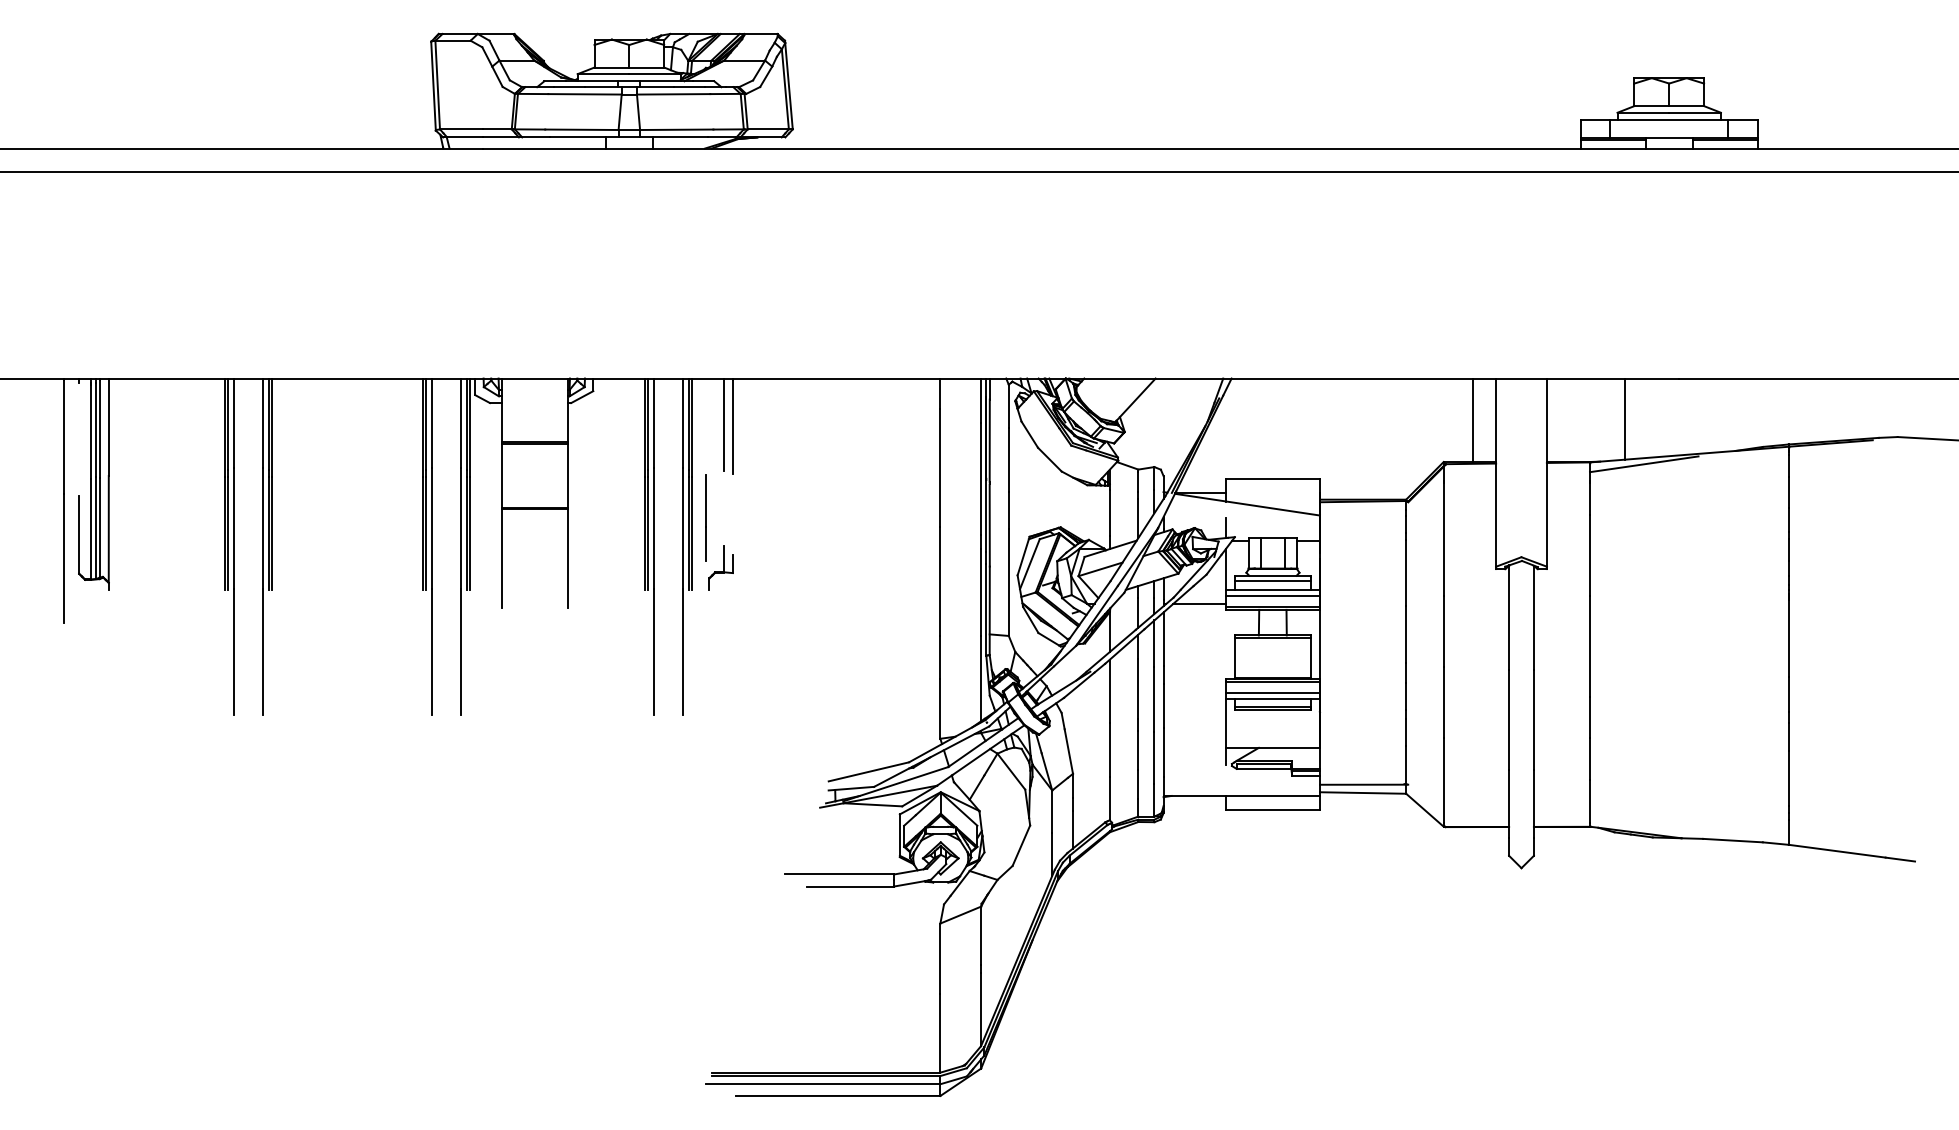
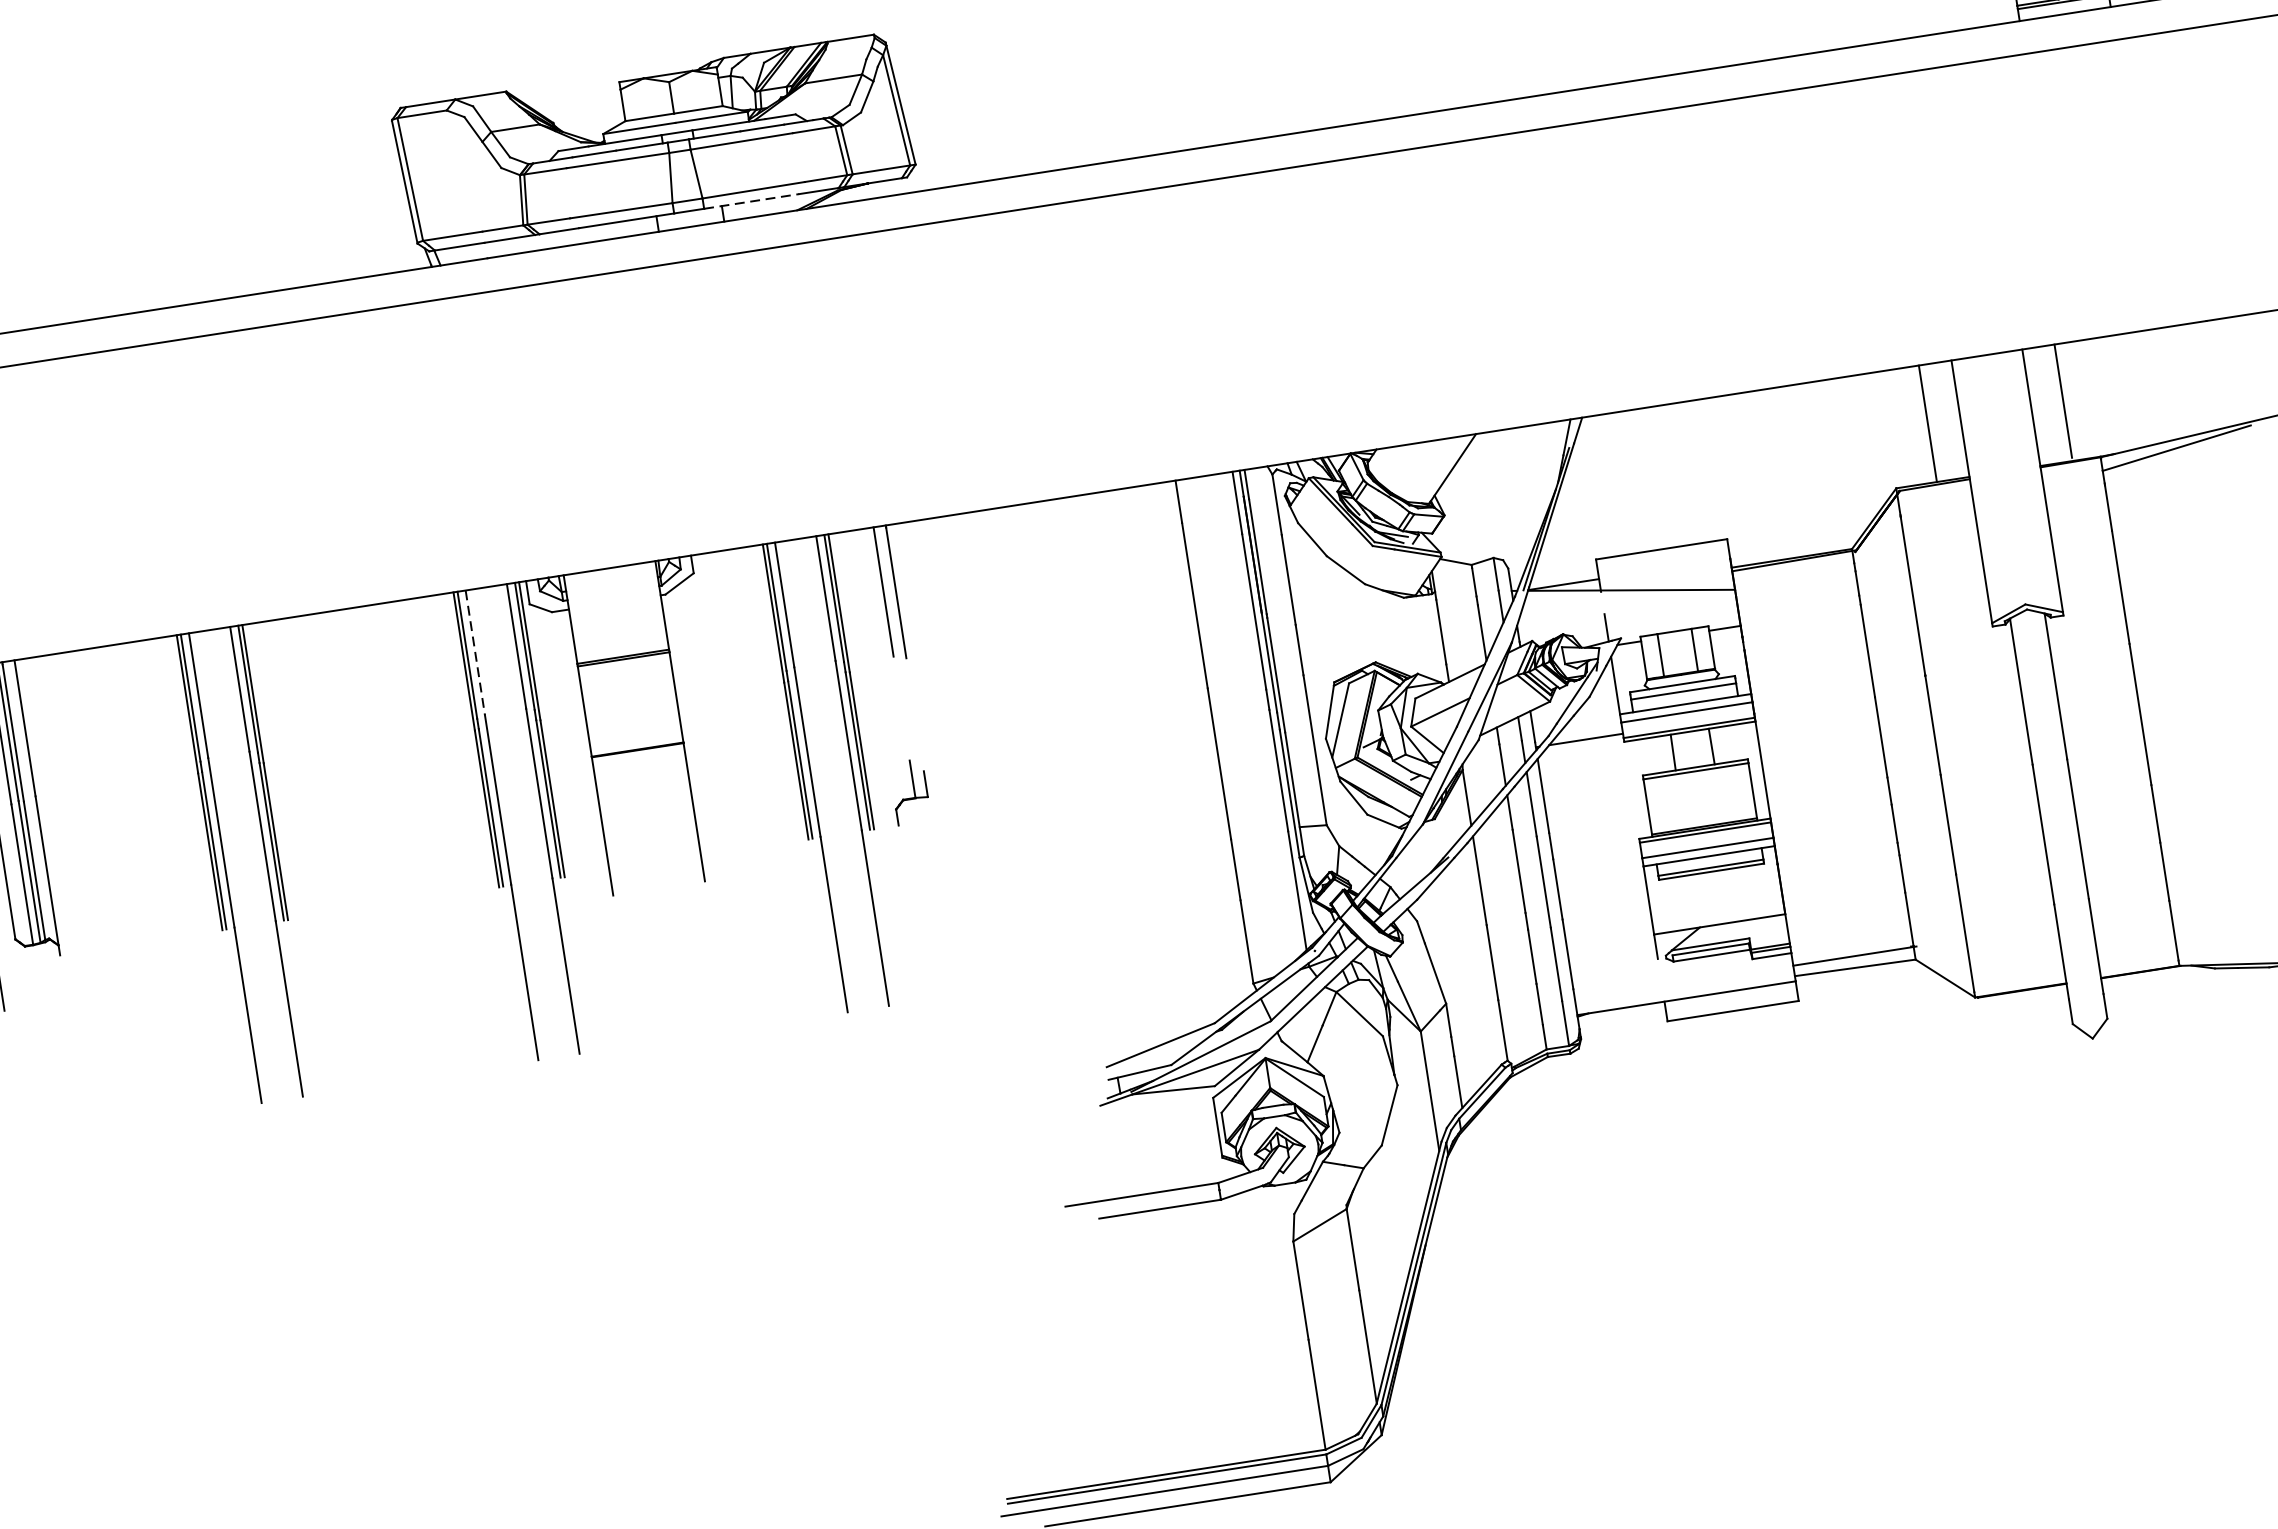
line: (674, 137) -> (752, 201), solid -> dashed
line: (1624, 418) -> (2062, 400), moved
line: (431, 423) -> (474, 653), solid -> dashed
line: (705, 517) -> (877, 725), removed

